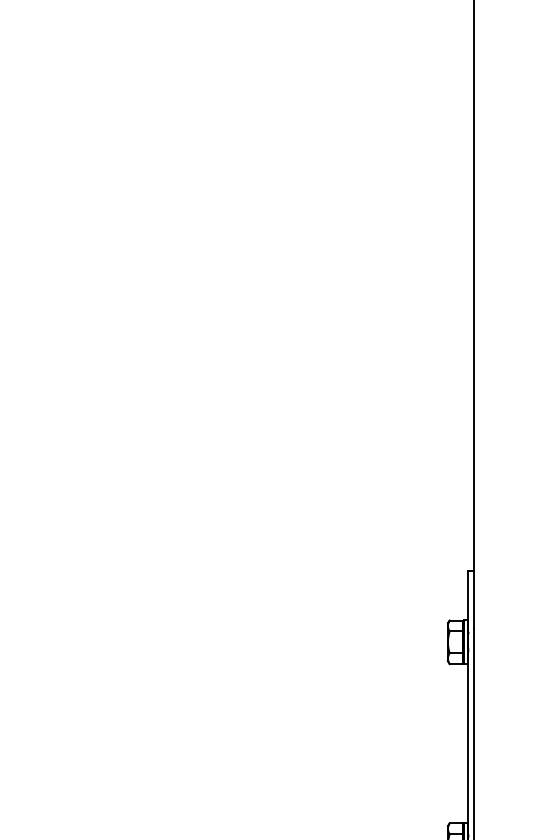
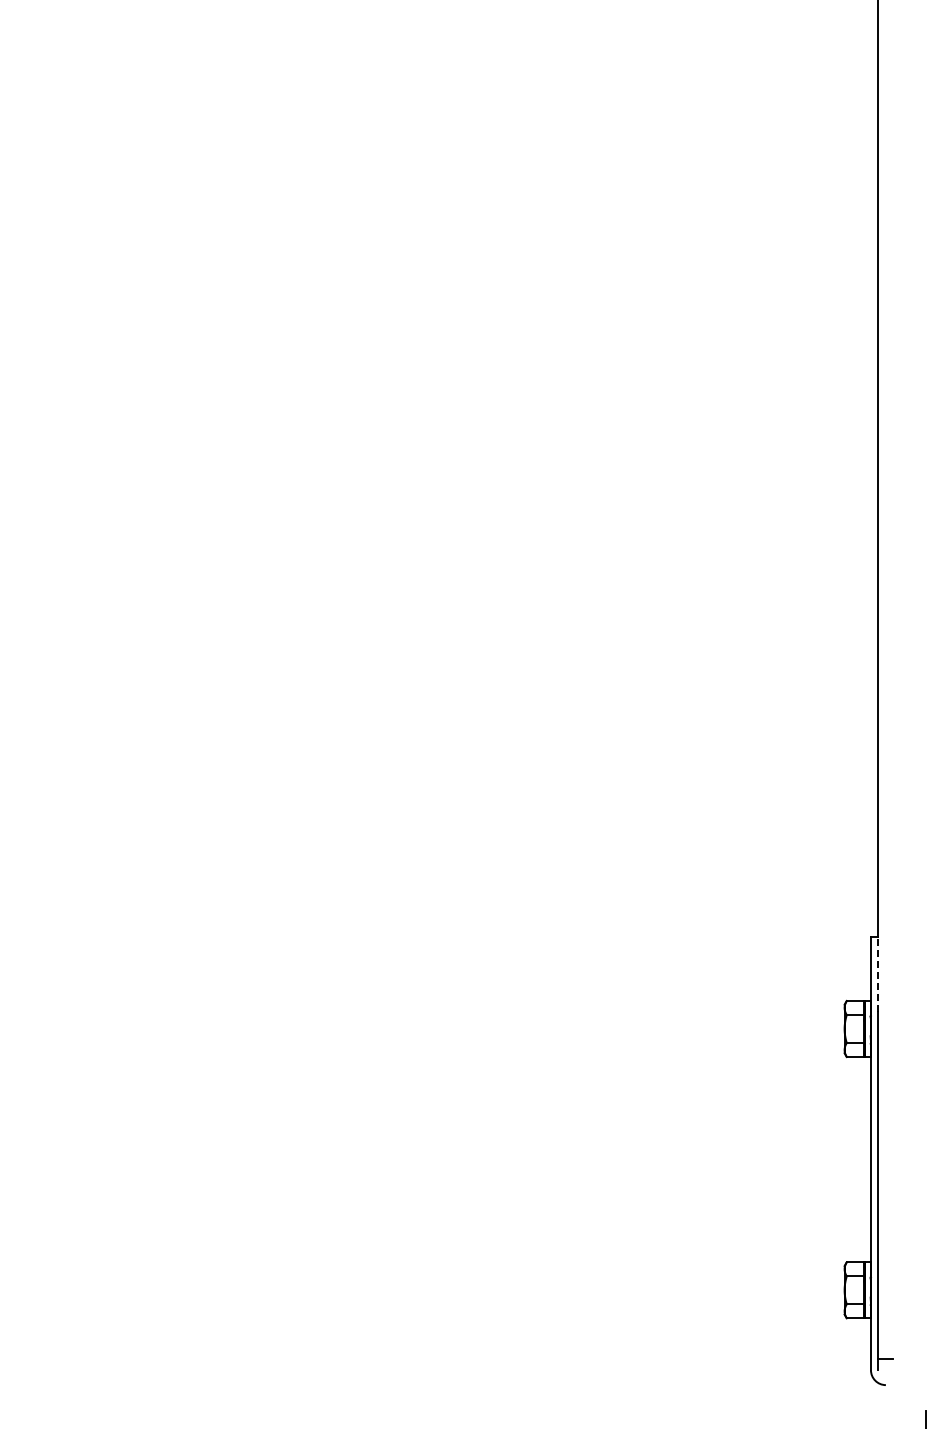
line: (474, 600) -> (878, 974), solid -> dashed

